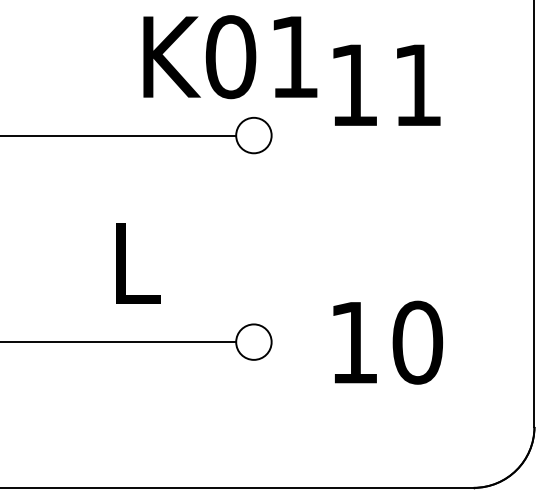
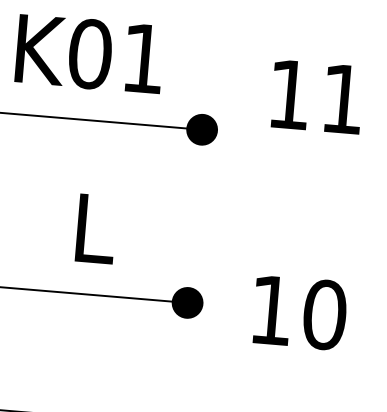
text: (230, 57) -> (89, 54), moved
fill: (253, 135) -> (201, 129), added
fill: (253, 341) -> (187, 302), added

